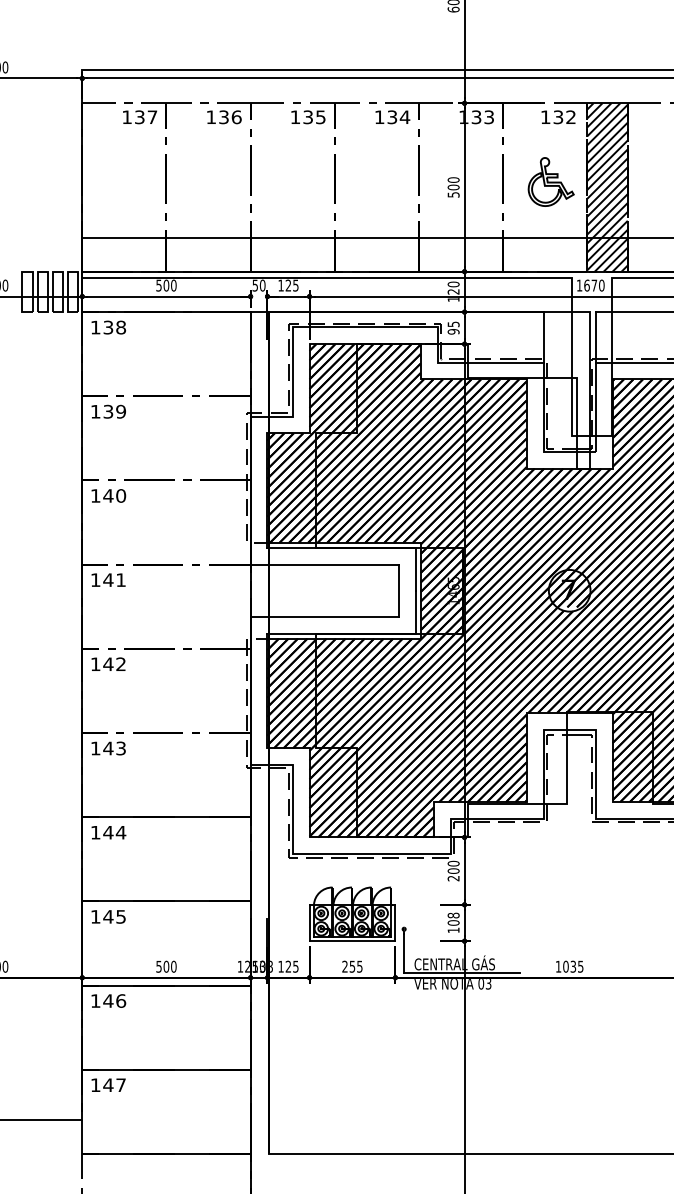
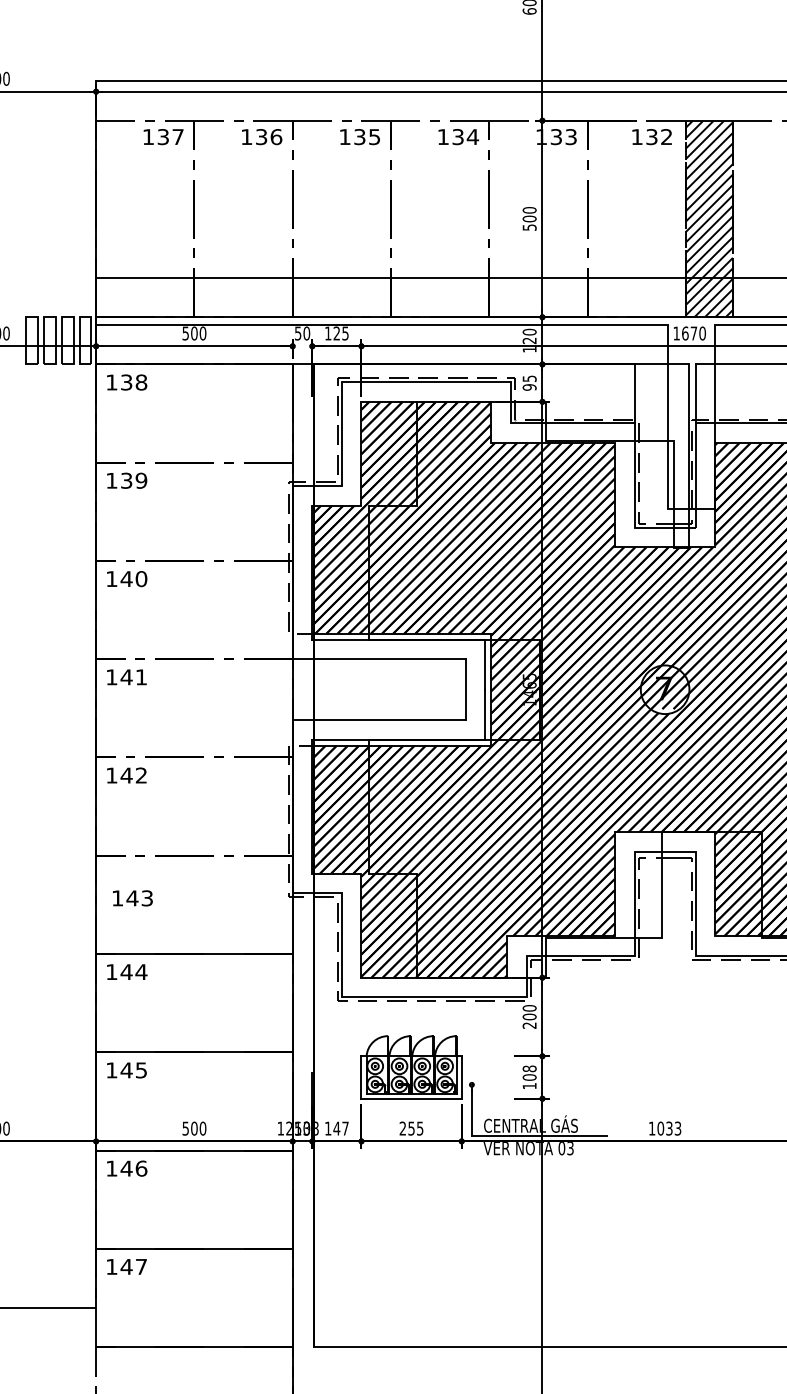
part: (550, 181) -> (642, 211), removed
text: (108, 748) -> (132, 898), moved
text: (580, 965) -> (677, 1127), 1035 -> 1033
text: (291, 966) -> (340, 1128), 125 -> 147

